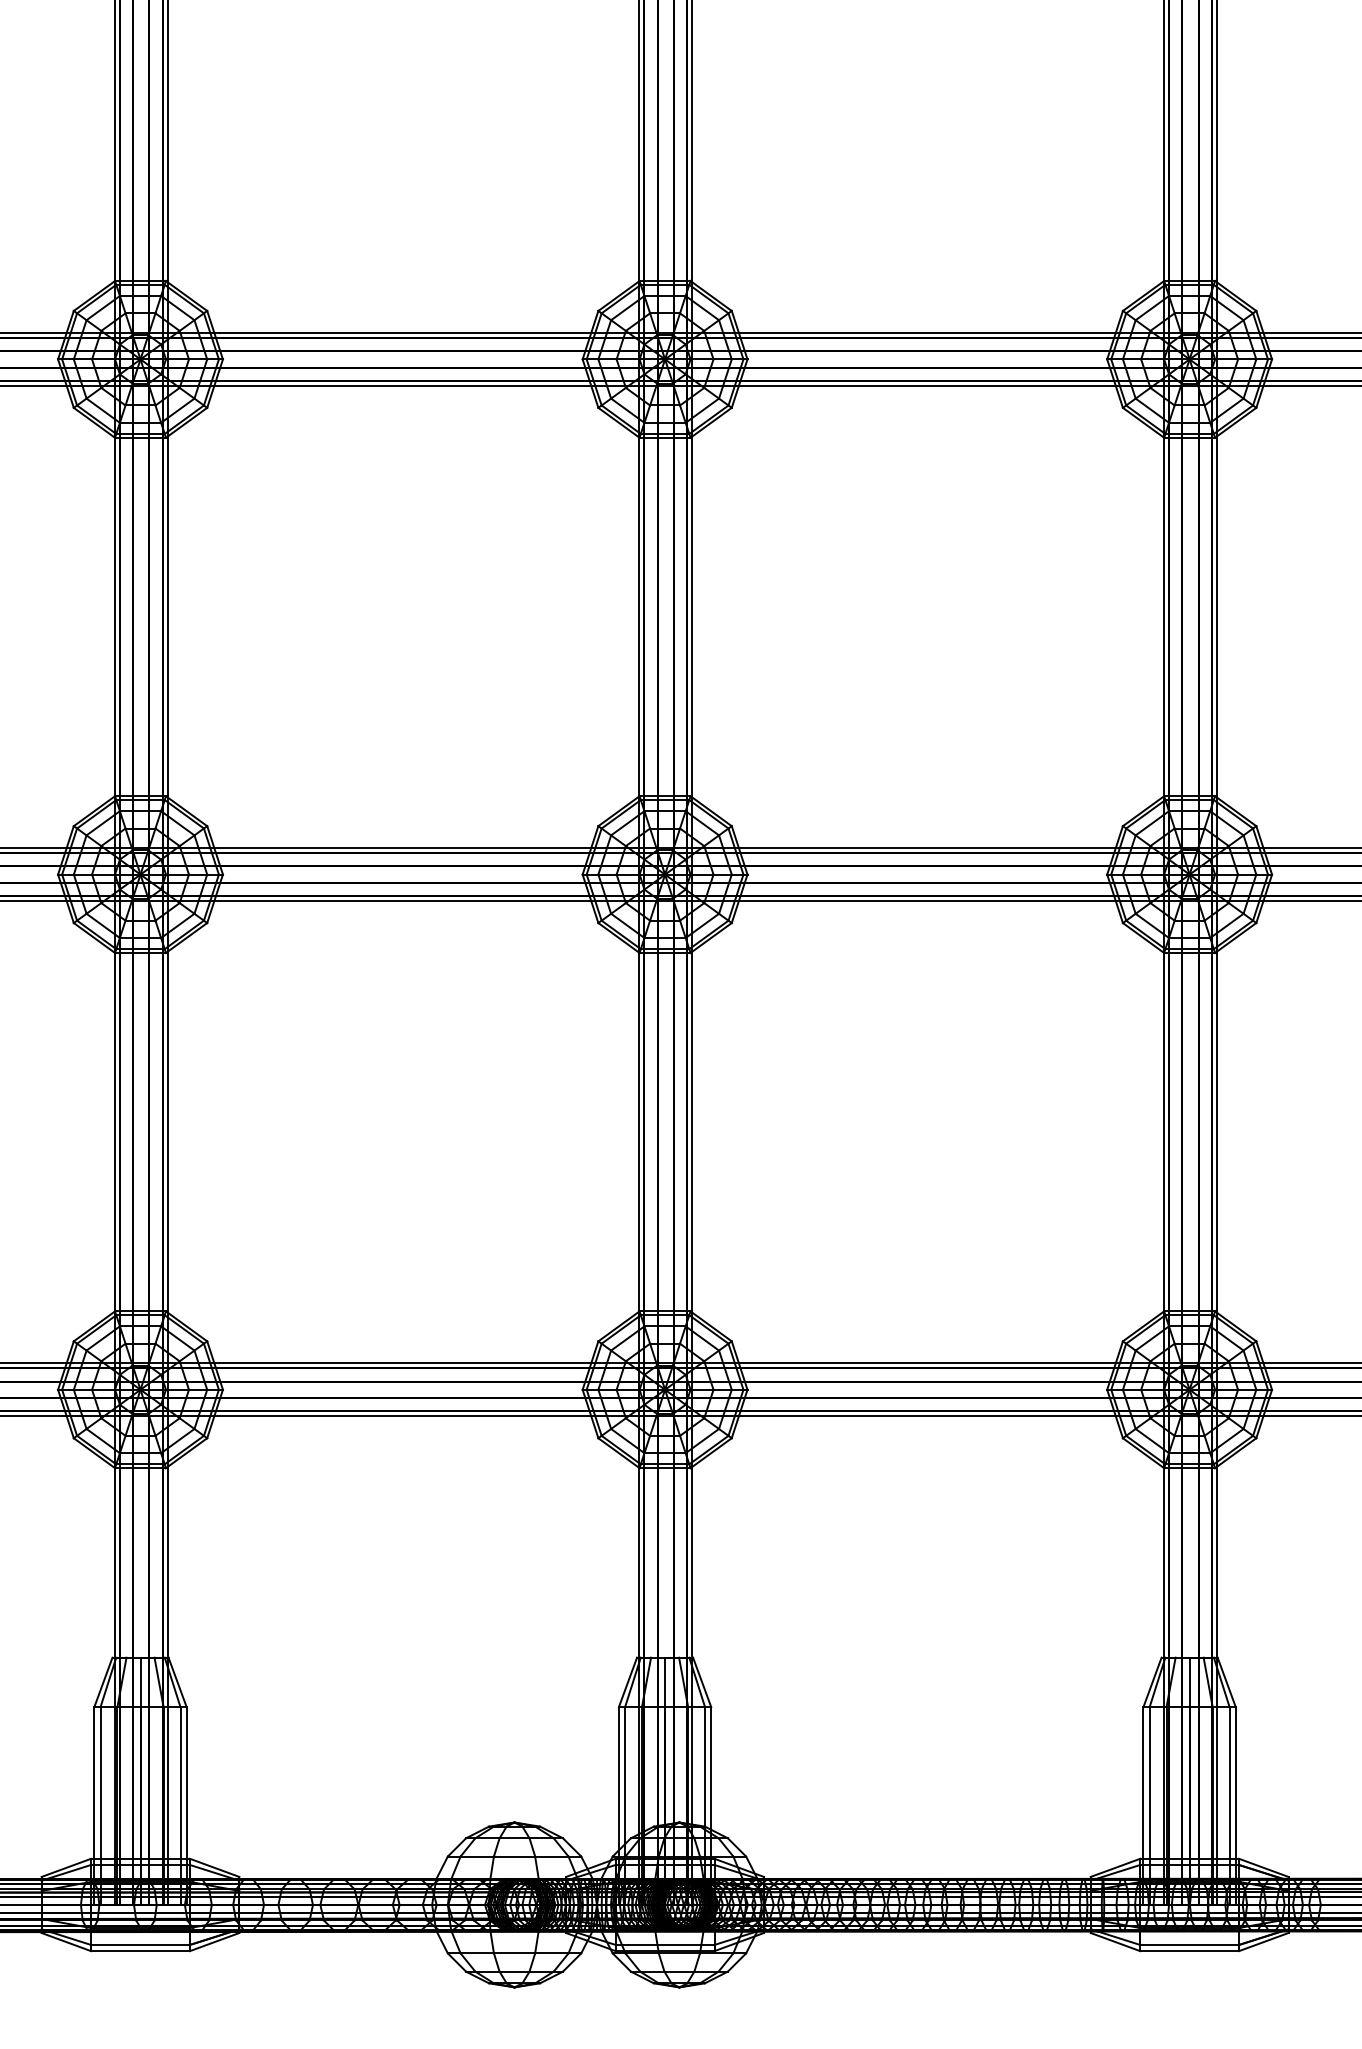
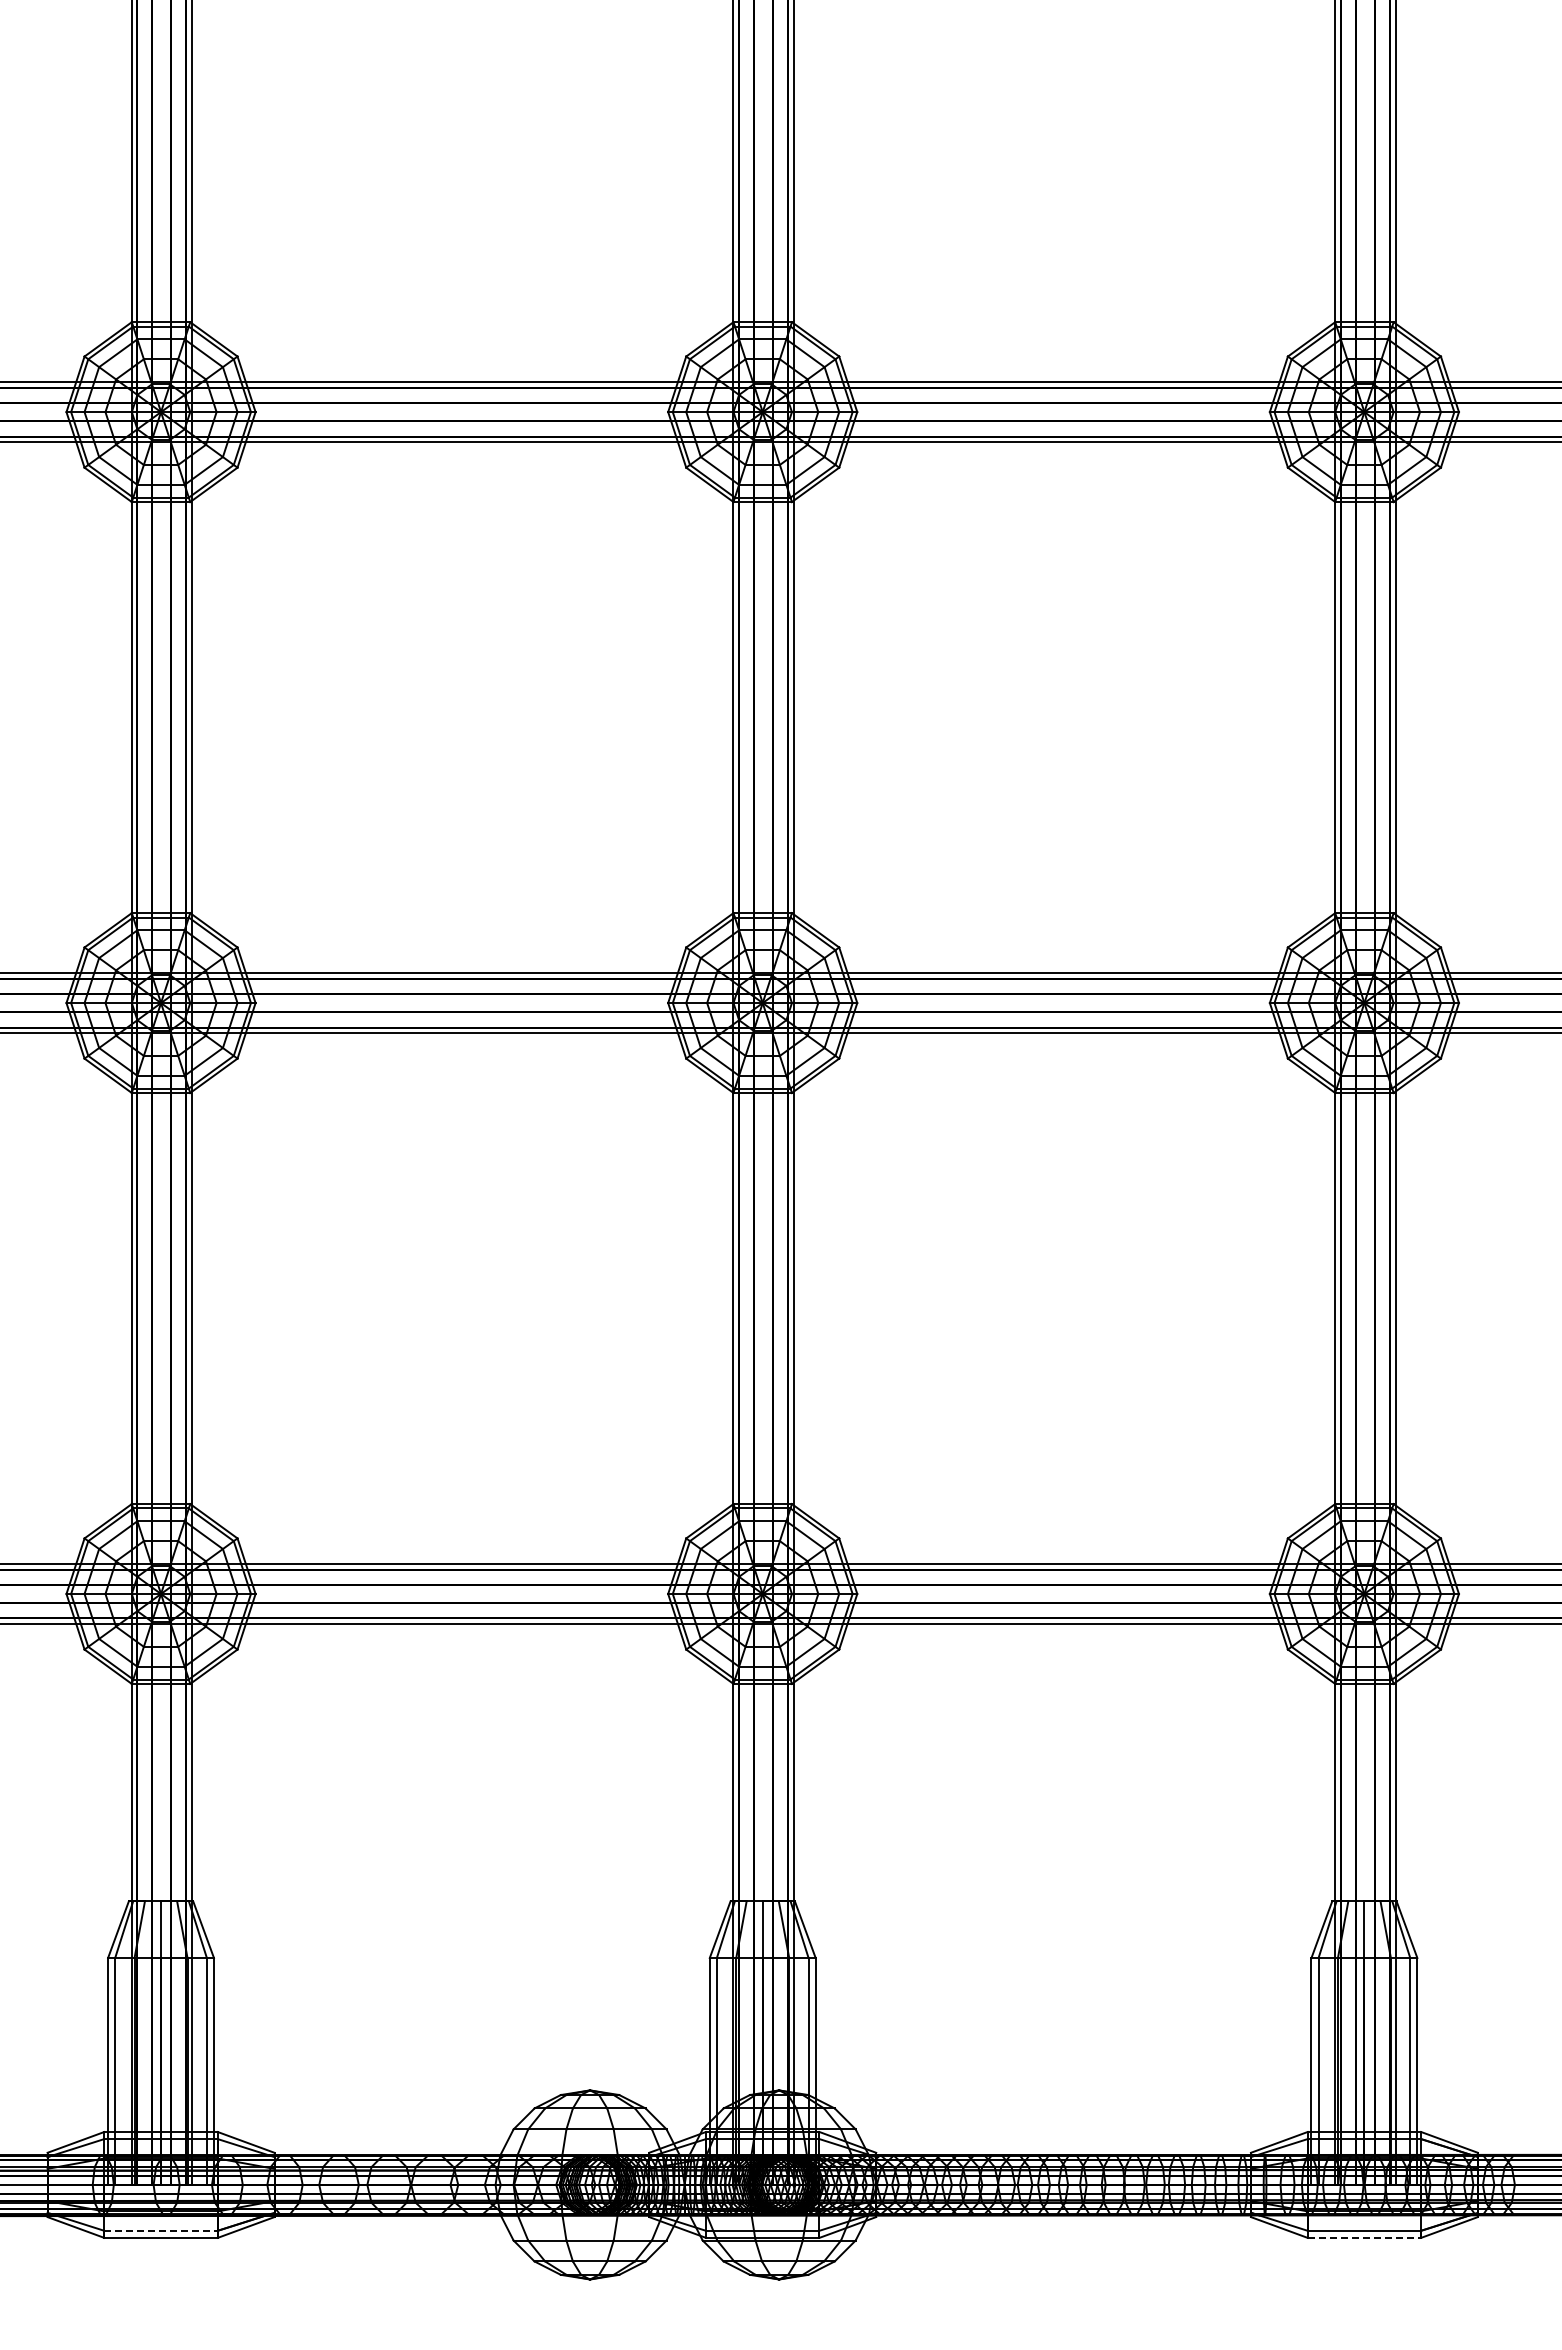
line: (140, 1944) -> (161, 2230), solid -> dashed
line: (1189, 1950) -> (1364, 2237), solid -> dashed

